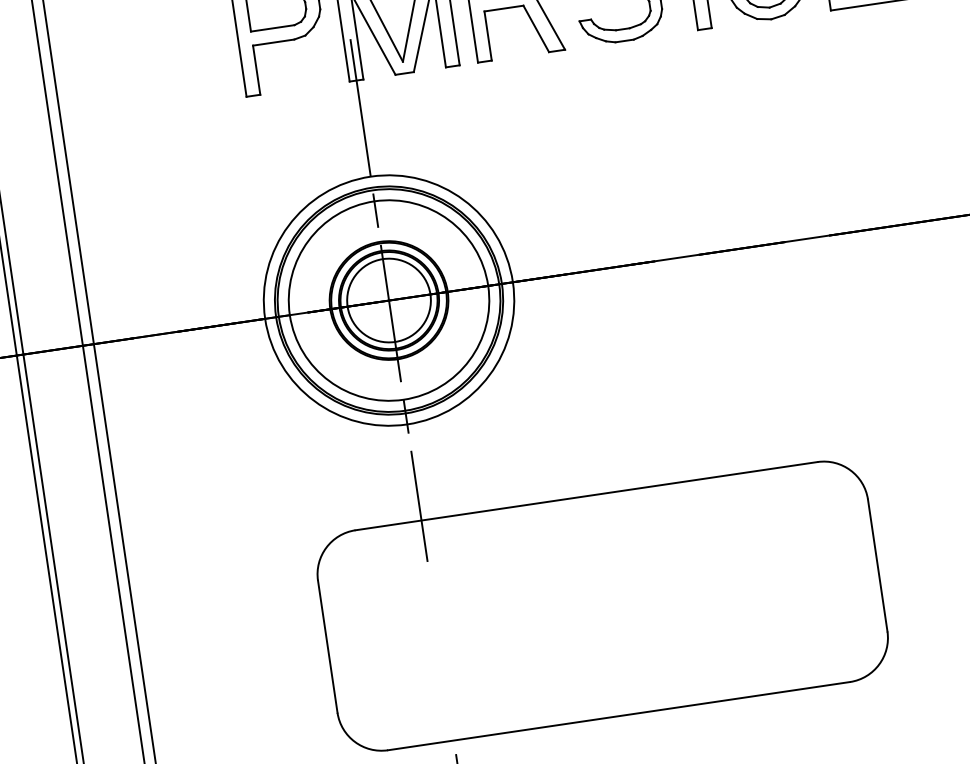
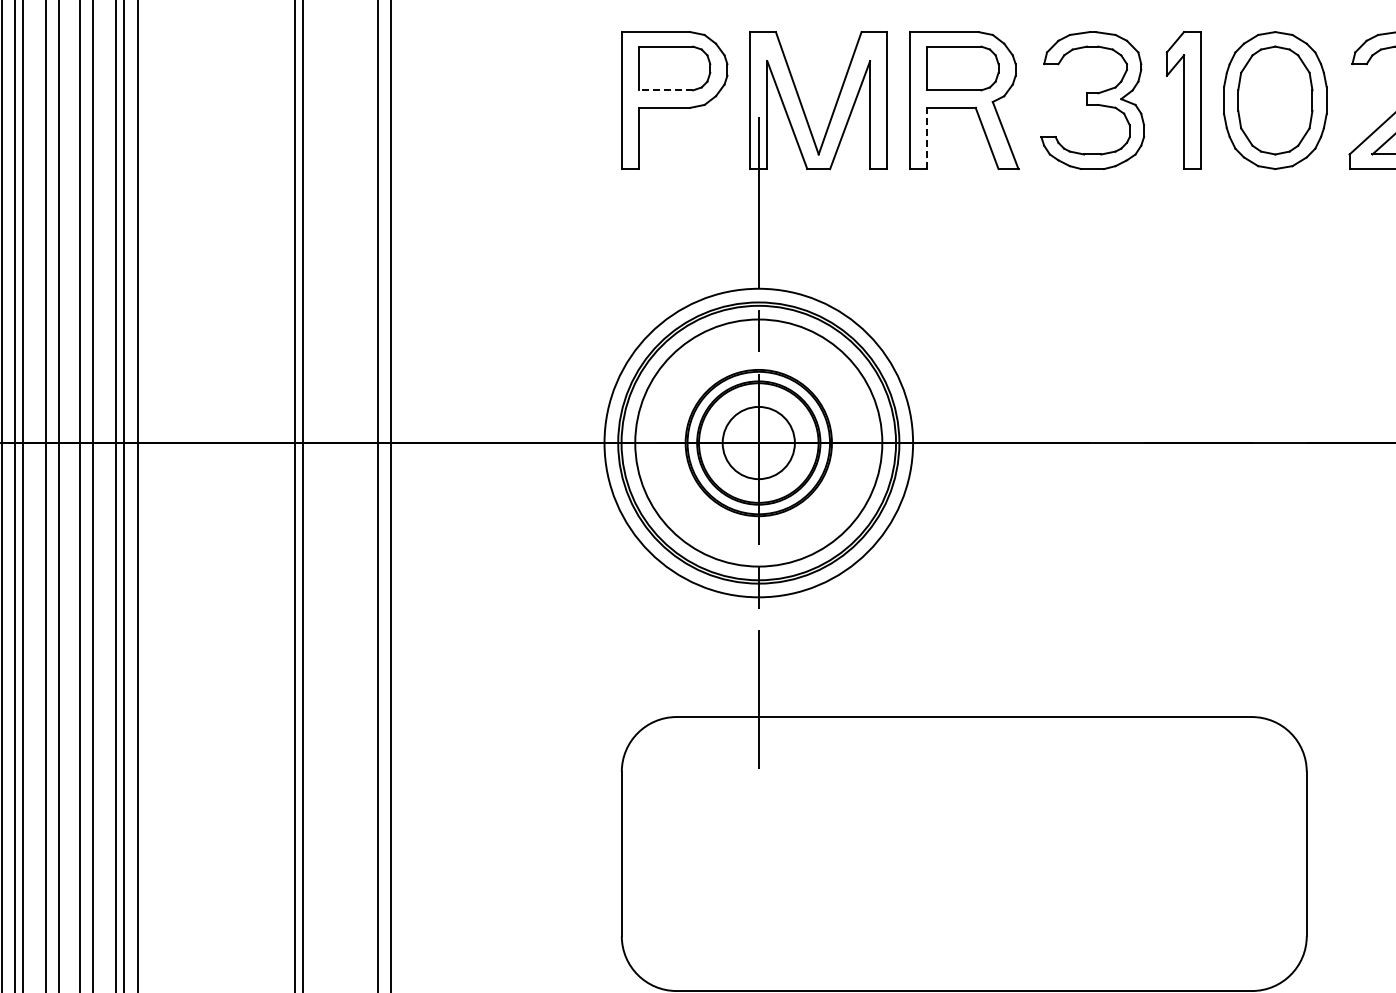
line: (272, 28) -> (665, 90), solid -> dashed
line: (488, 36) -> (927, 138), solid -> dashed
circle: (388, 300) -> (758, 442), size x0.7

